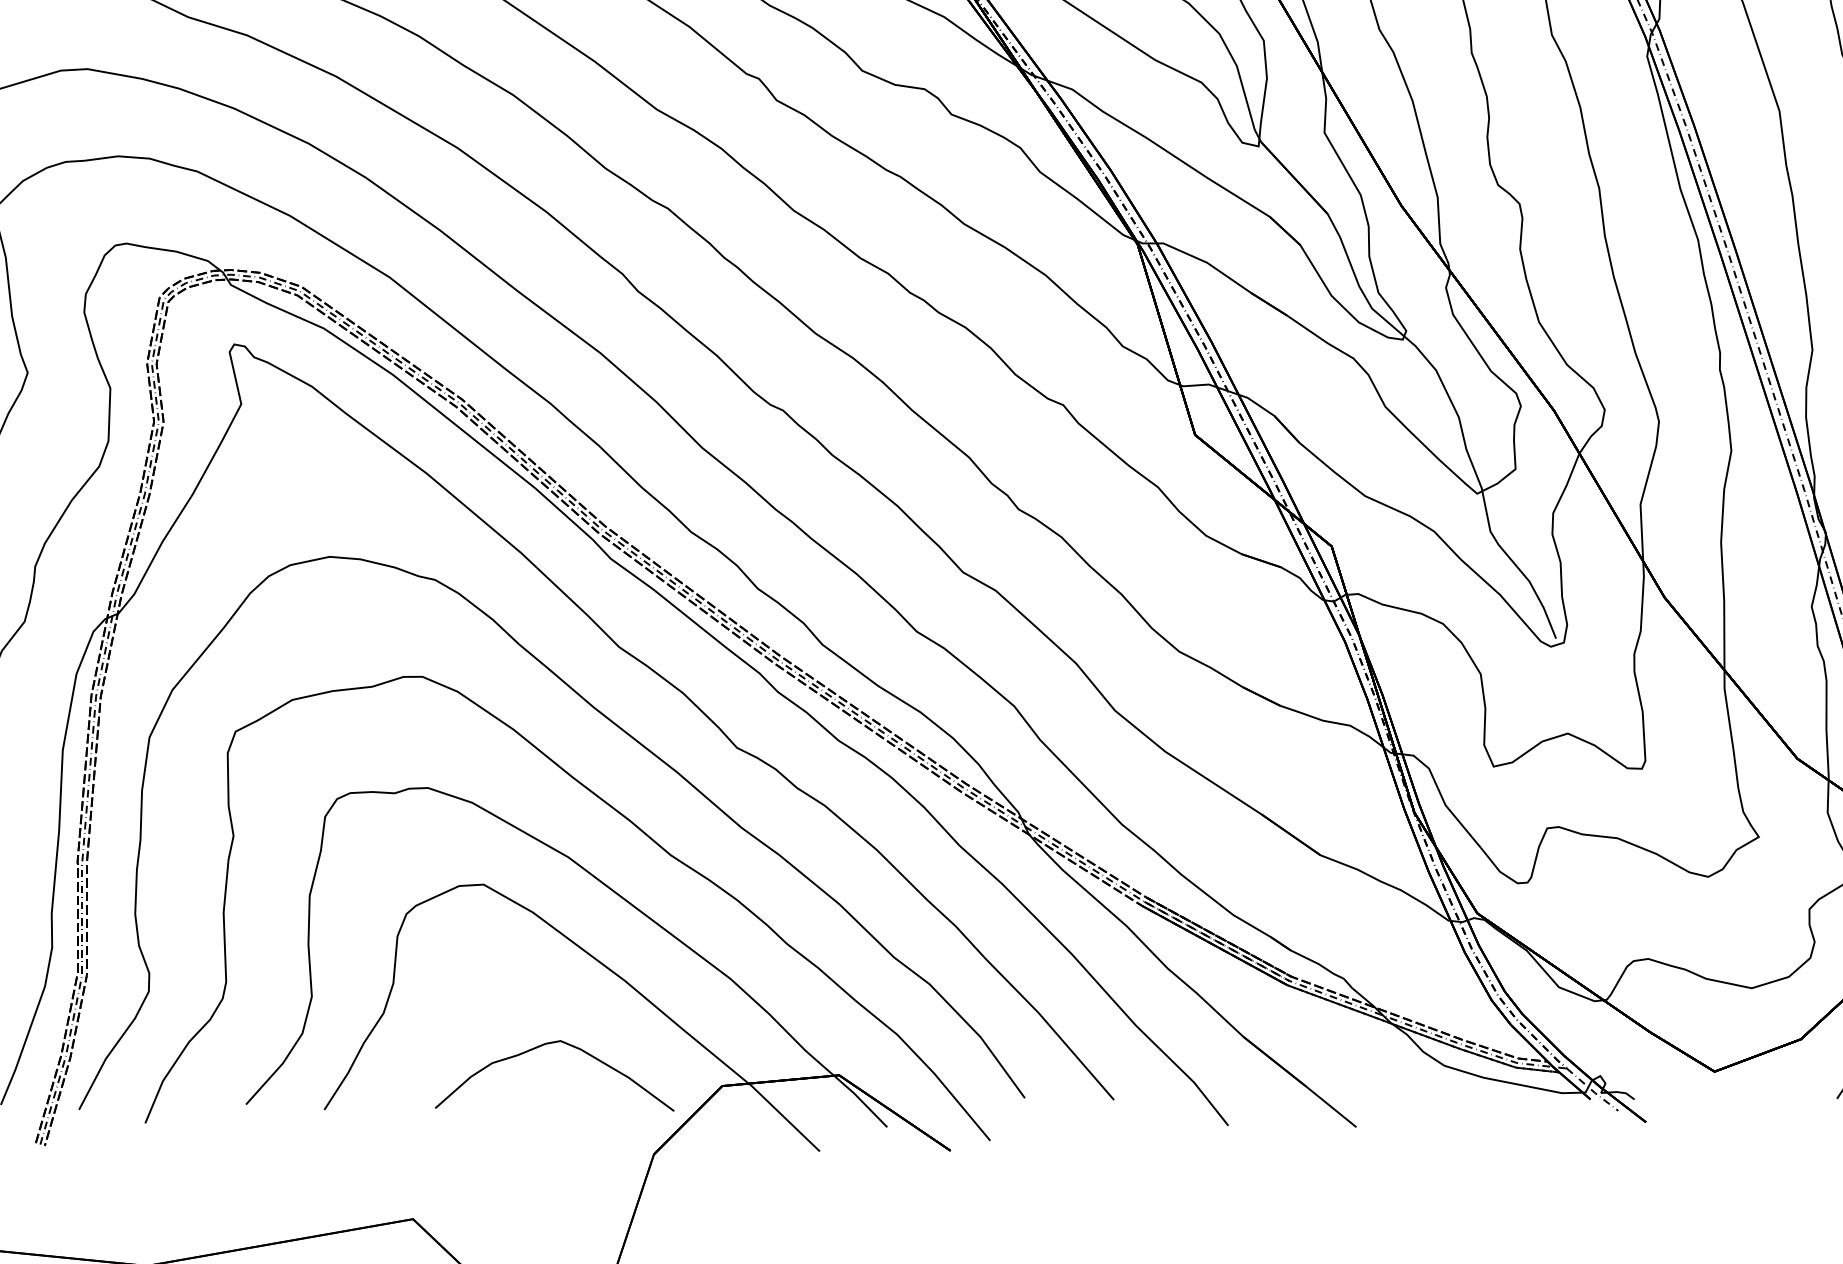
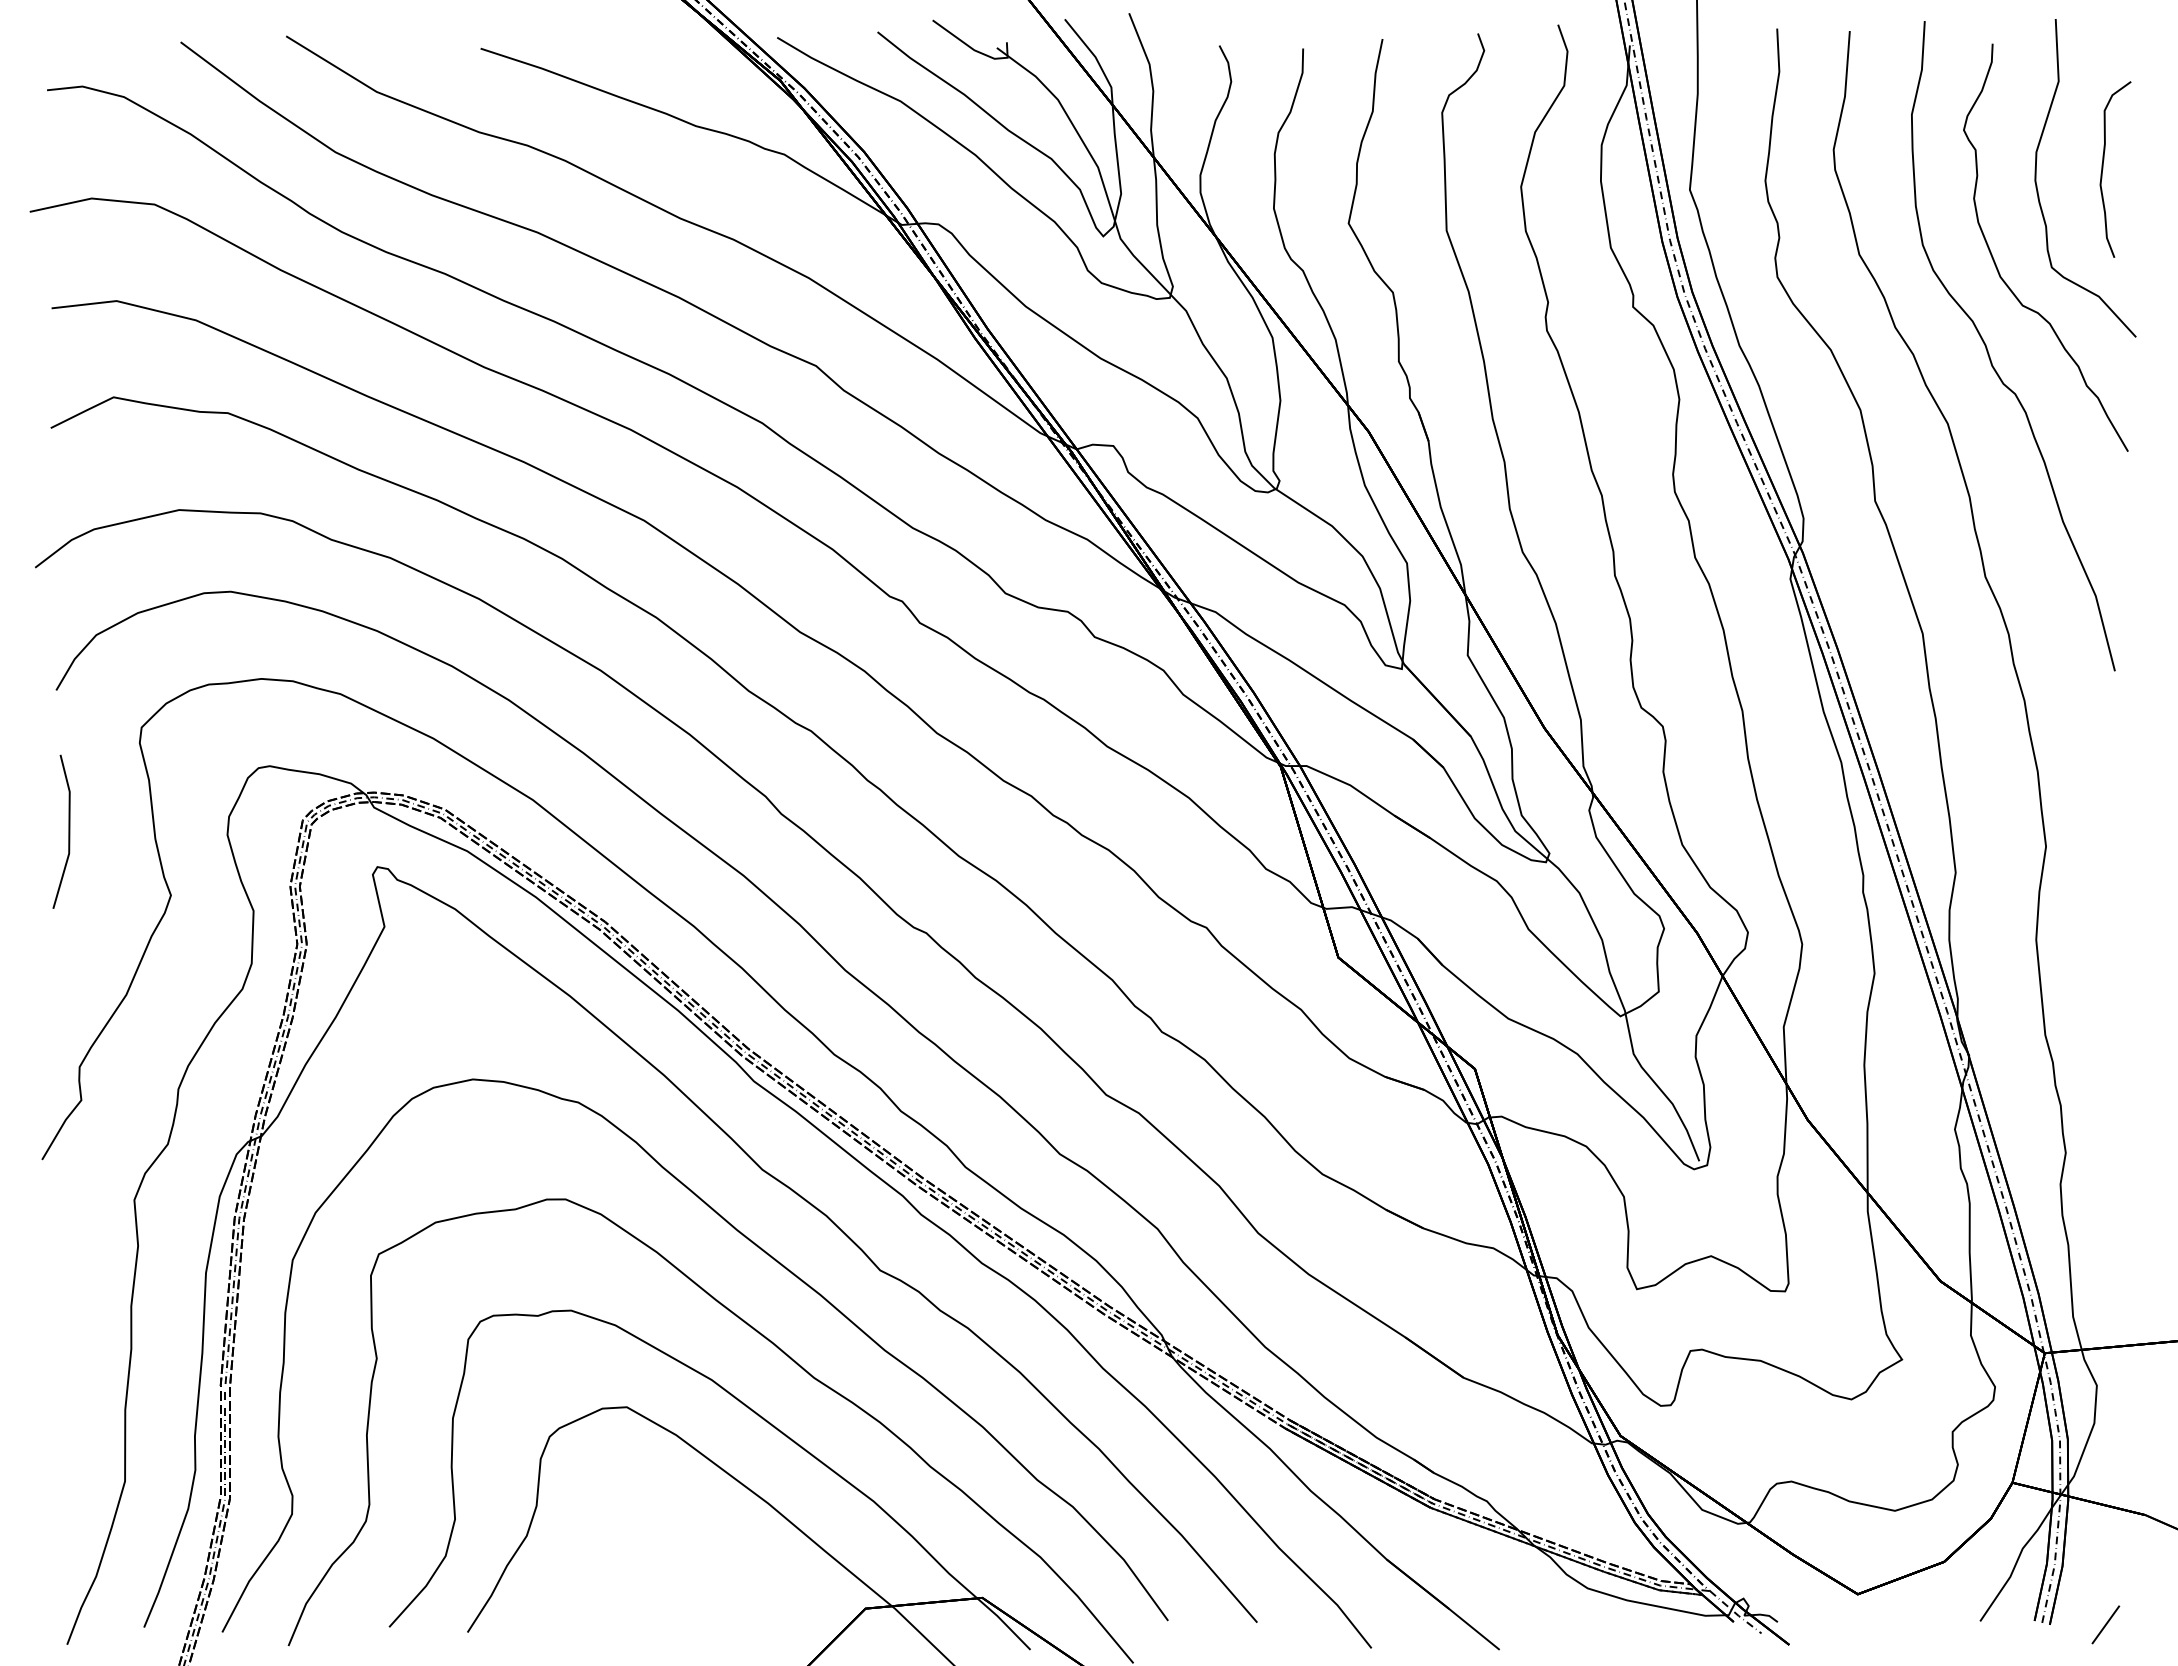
curve: (541, 1046) -> (684, 1569), removed

